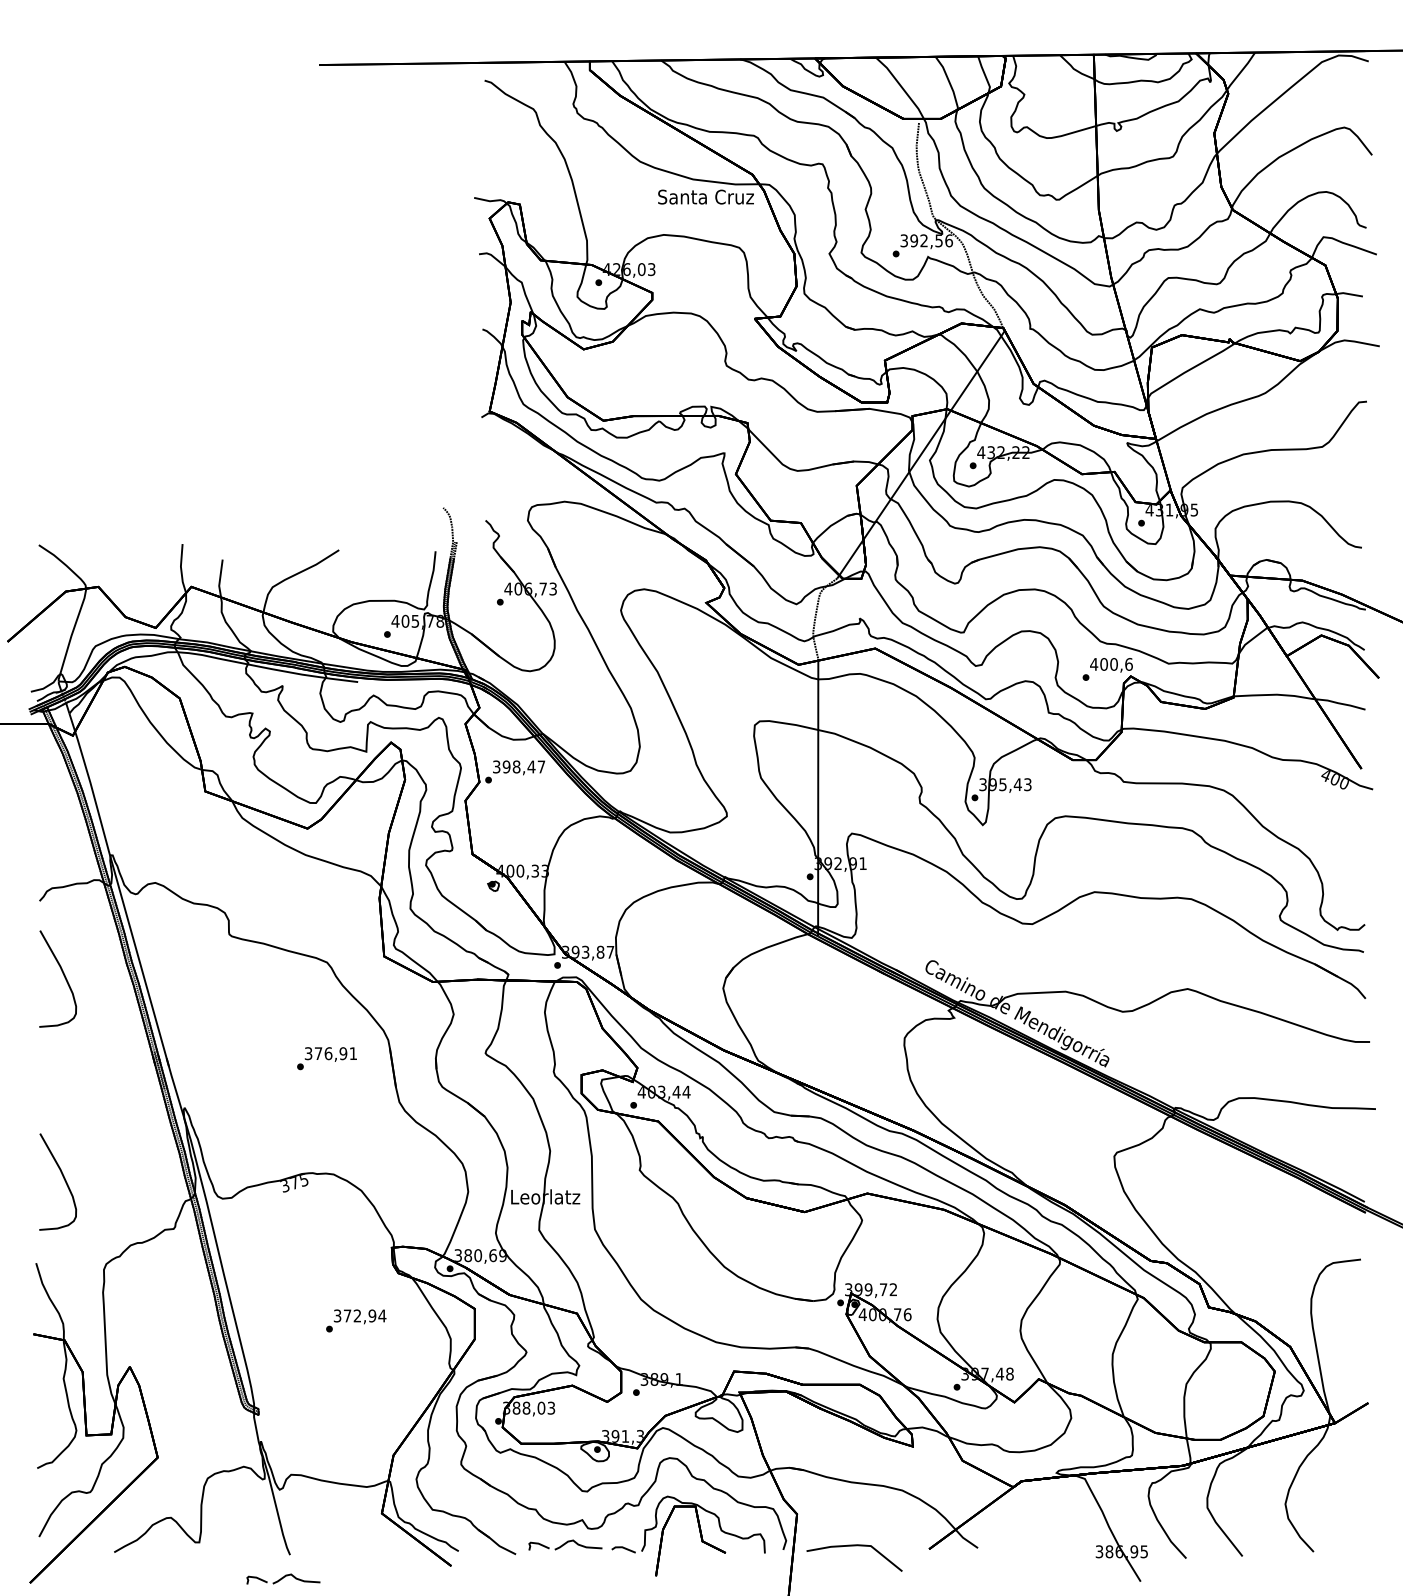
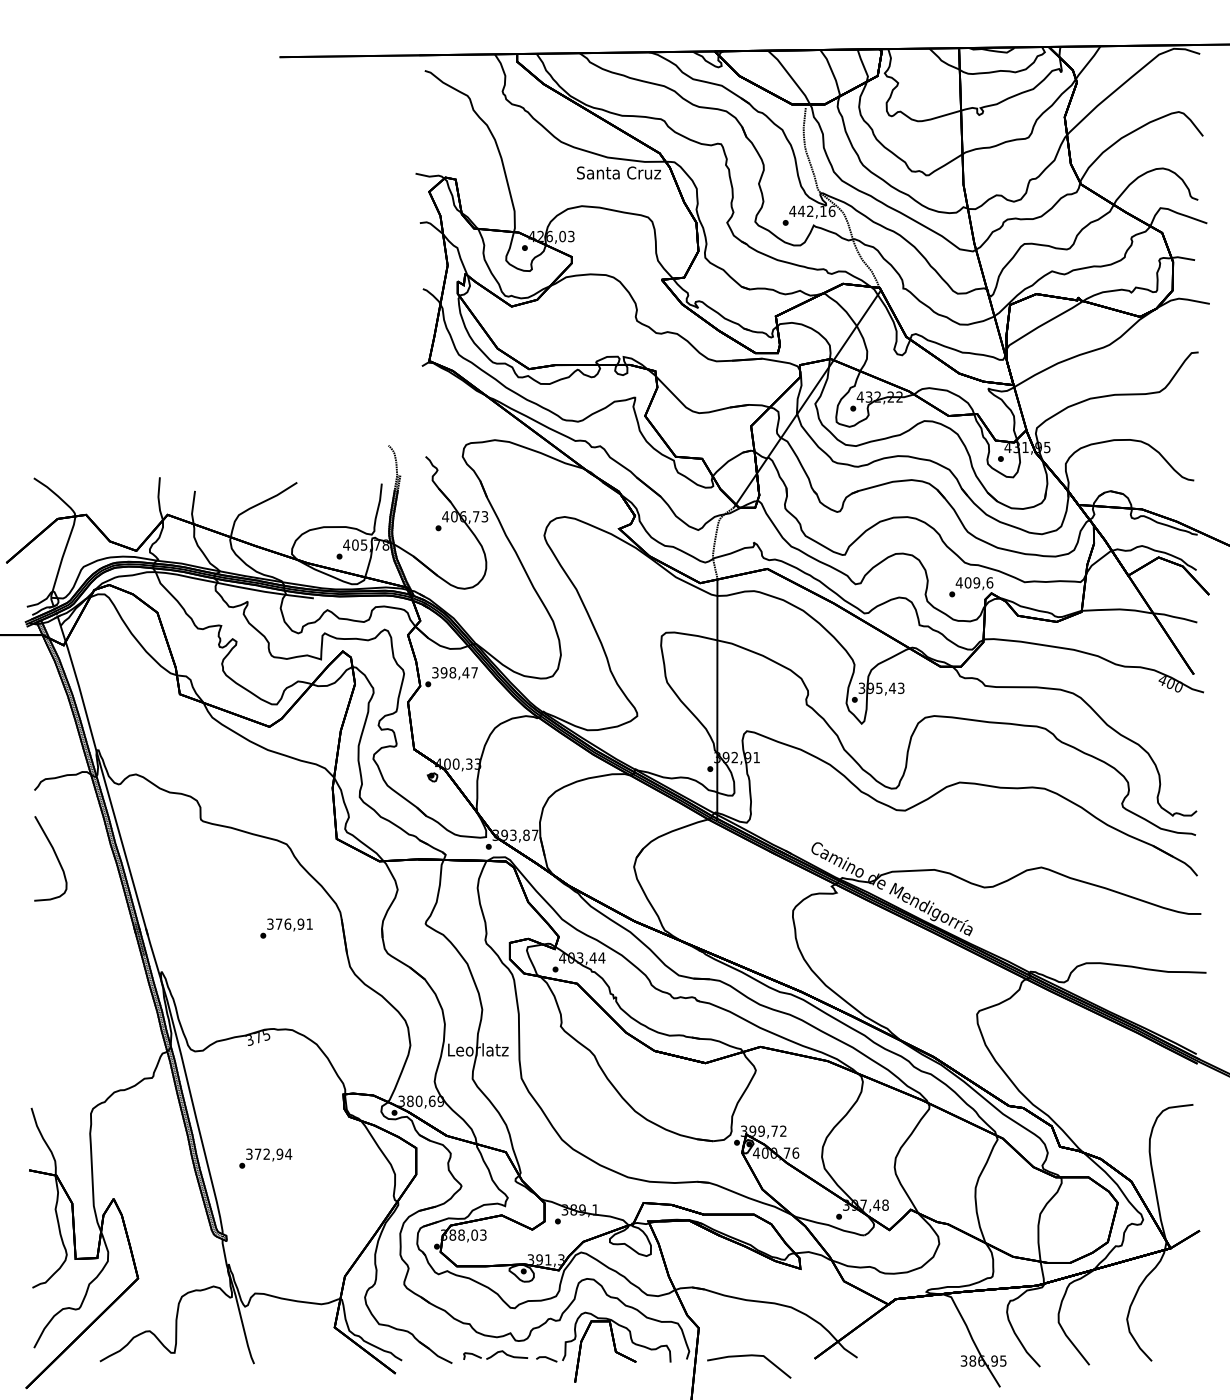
text: (921, 240) -> (807, 211), 392,56 -> 442,16
text: (1113, 664) -> (976, 582), 400,6 -> 409,6
curve: (63, 1178) -> (55, 1033), removed
text: (356, 1320) -> (265, 1158), moved
part: (283, 1578) -> (248, 1384), removed

